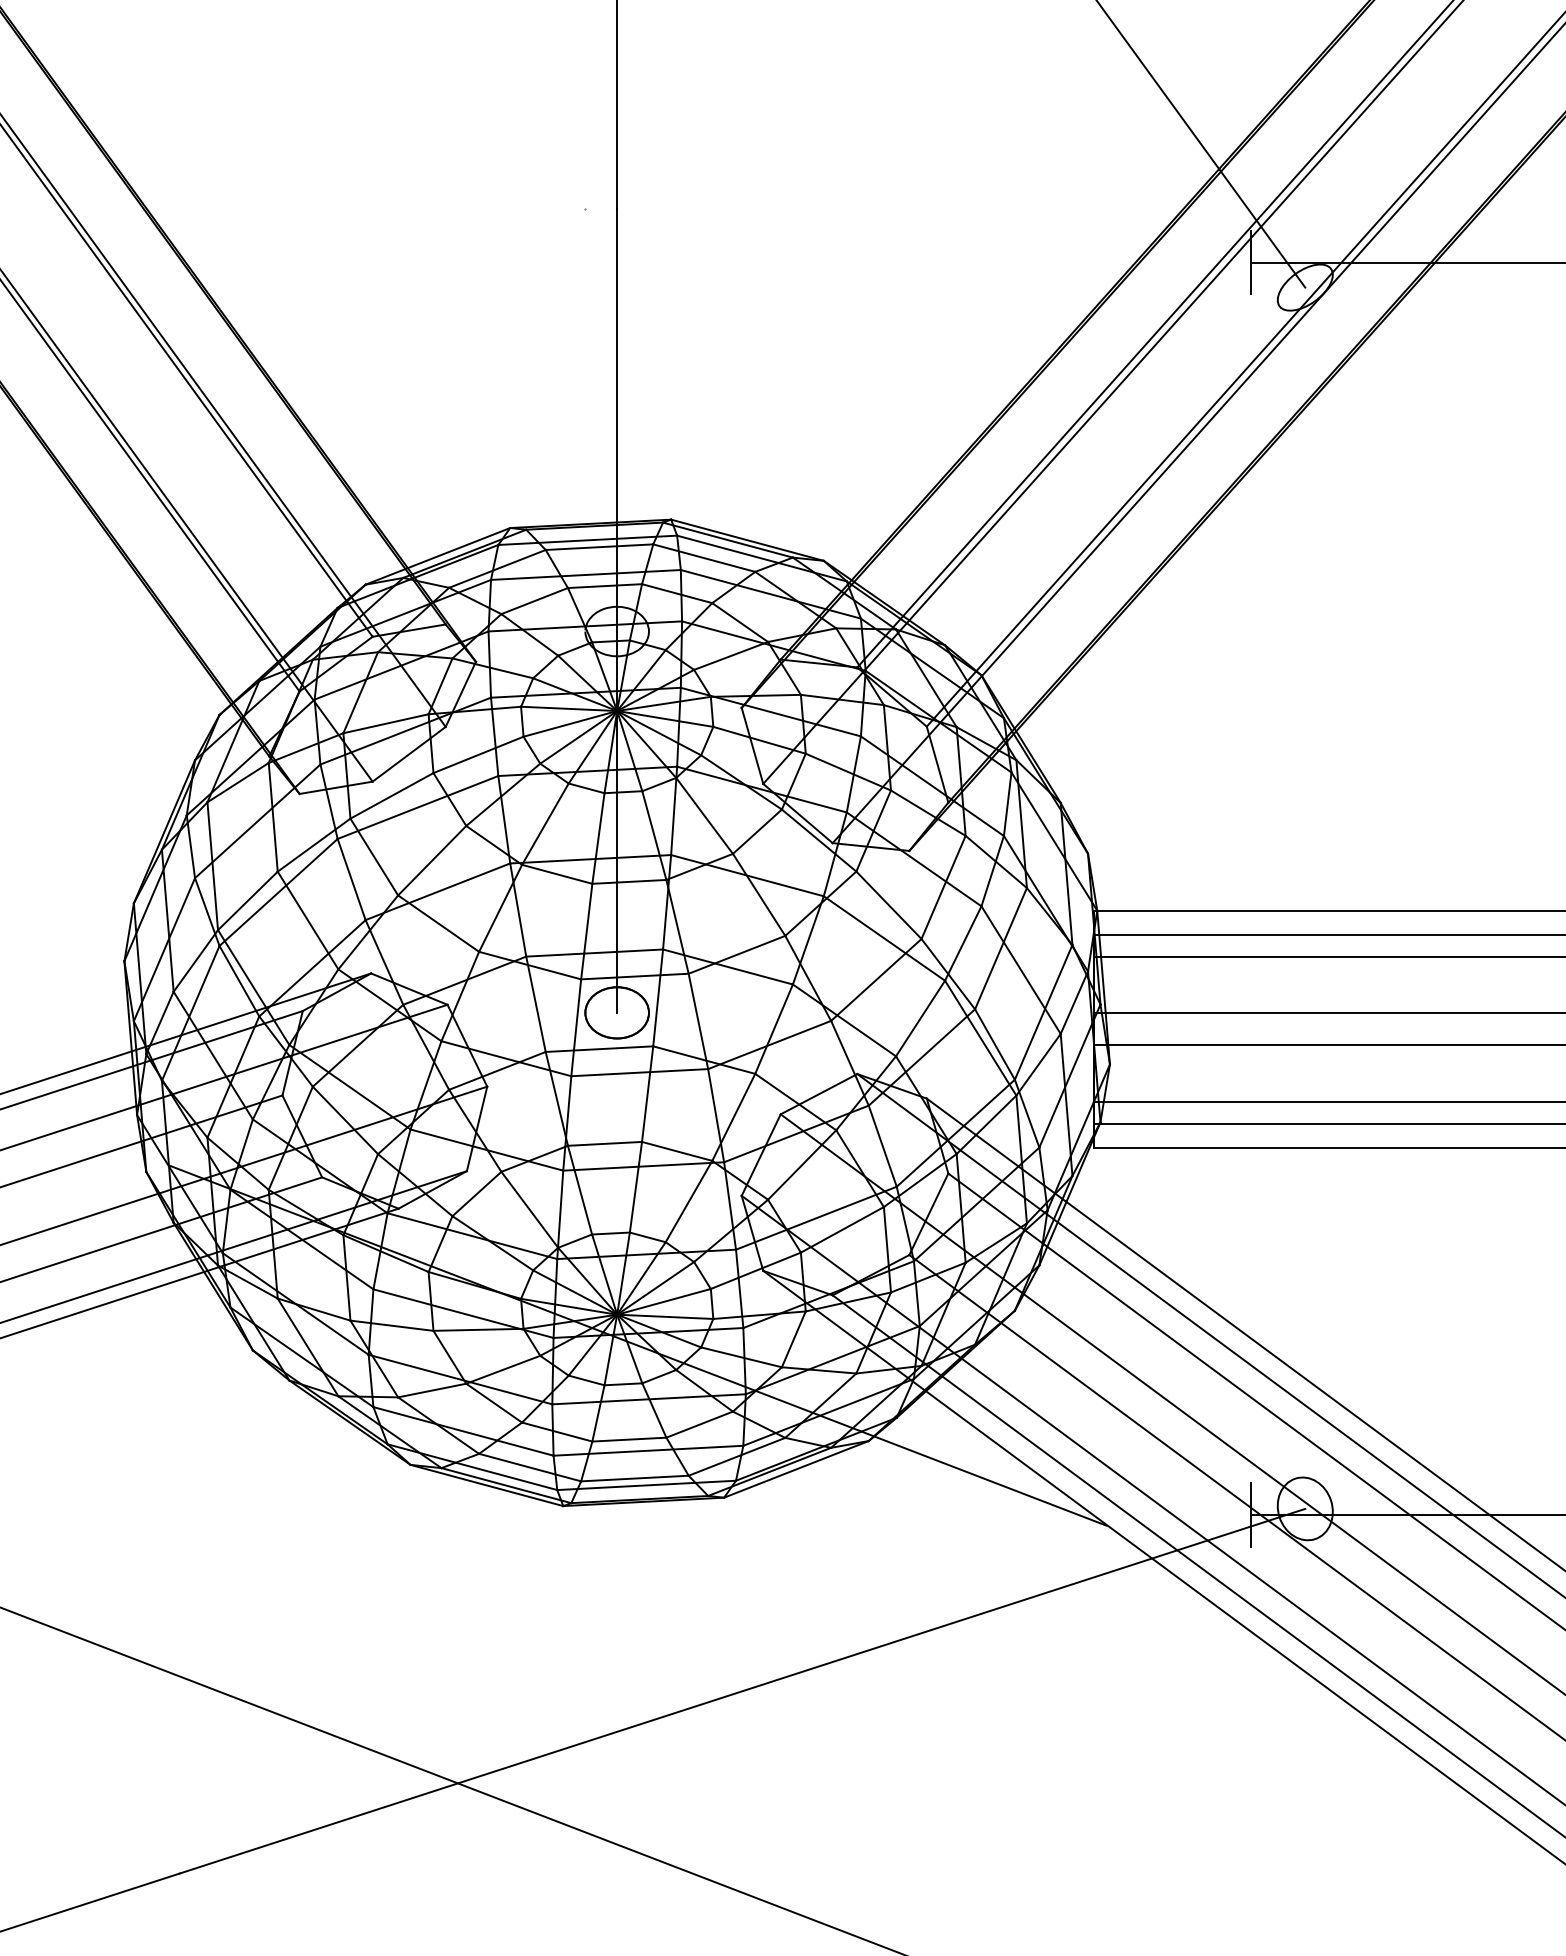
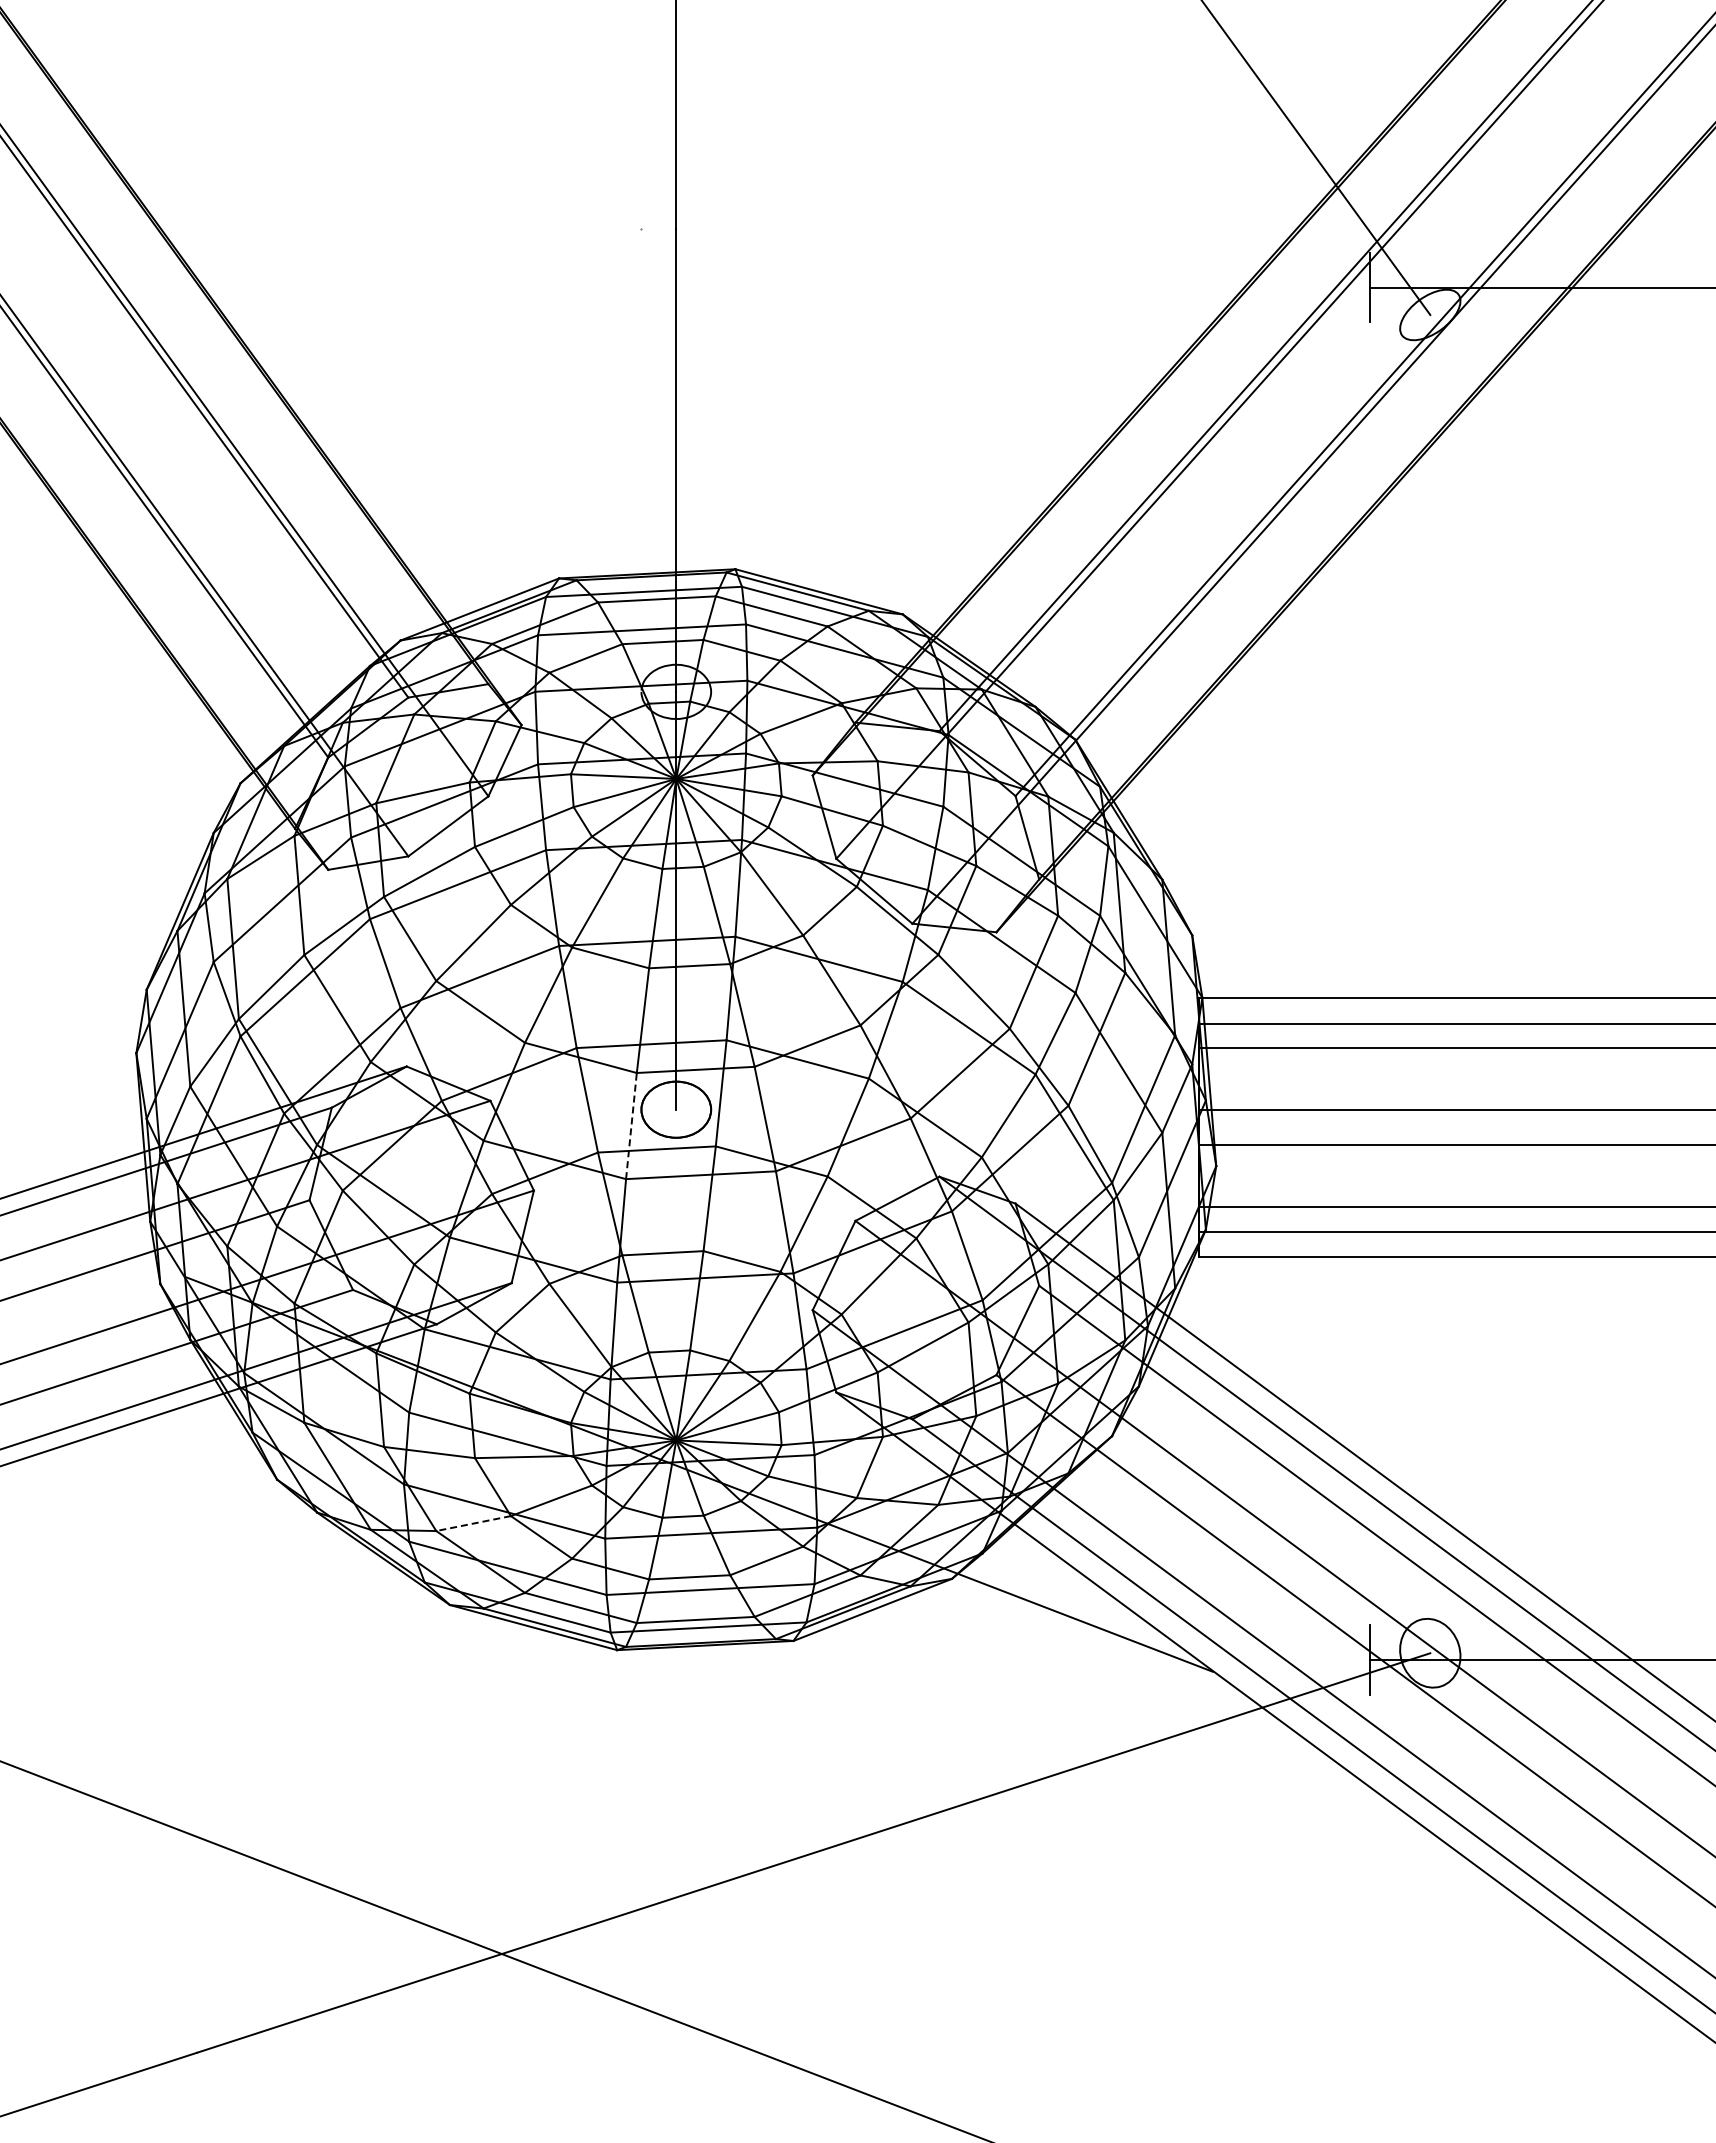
line: (576, 1027) -> (631, 1125), solid -> dashed
line: (432, 1390) -> (473, 1523), solid -> dashed

